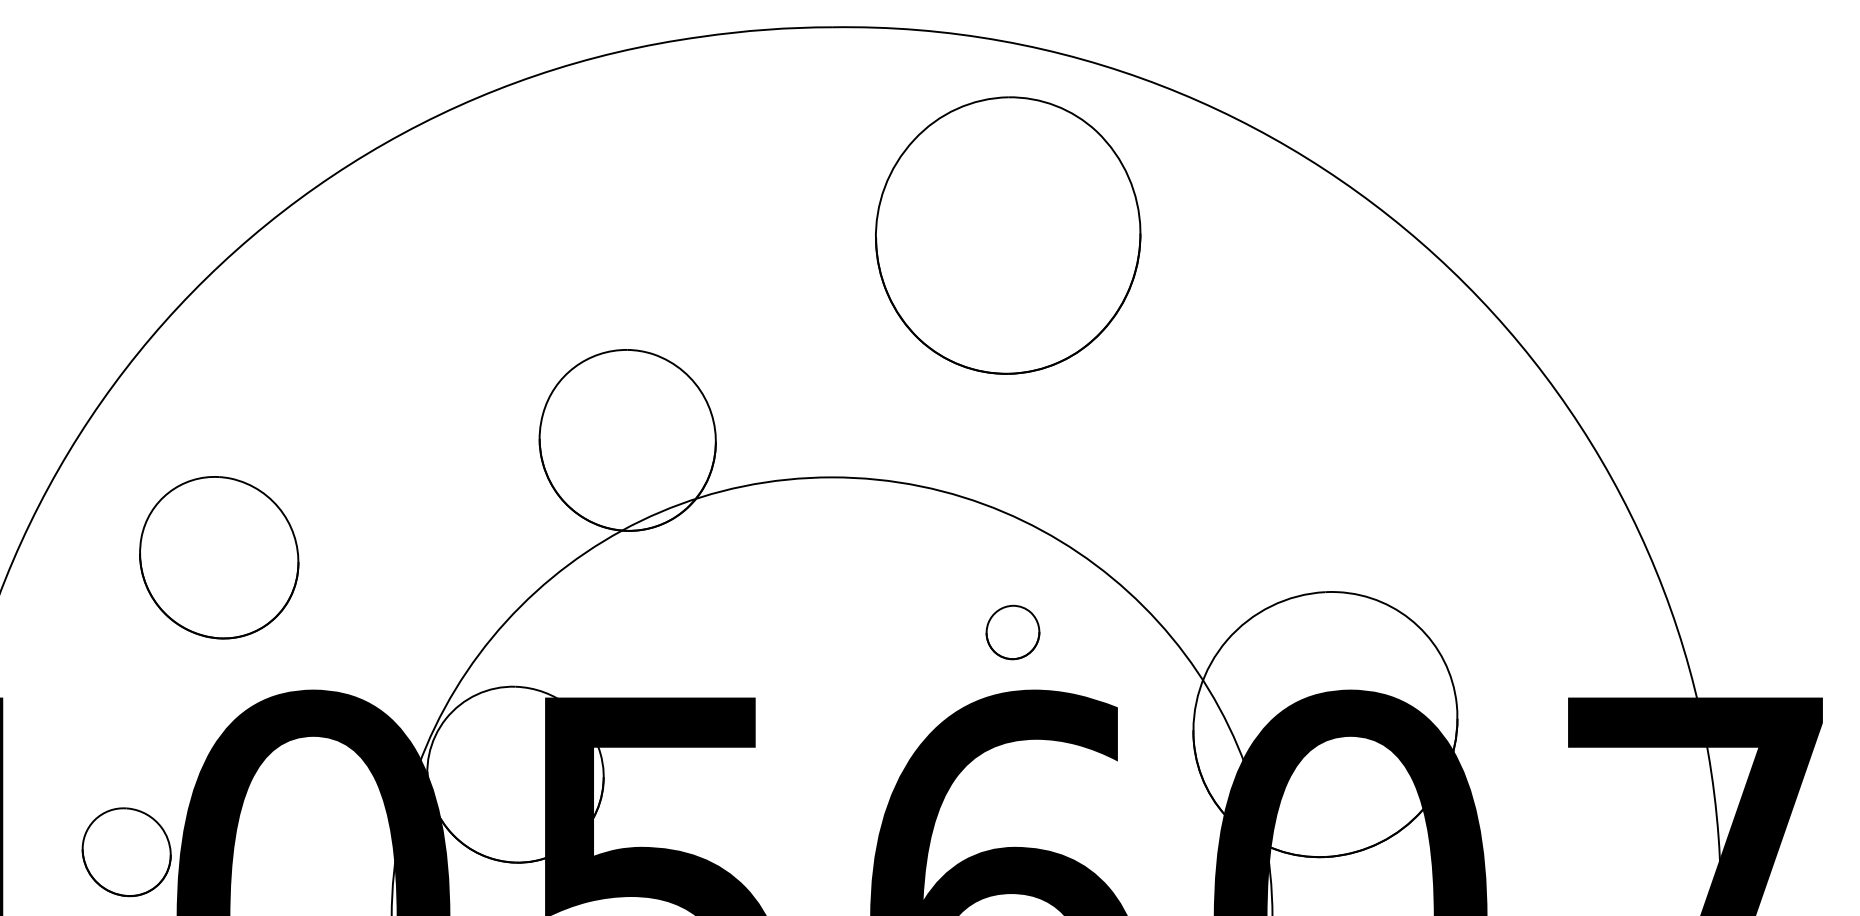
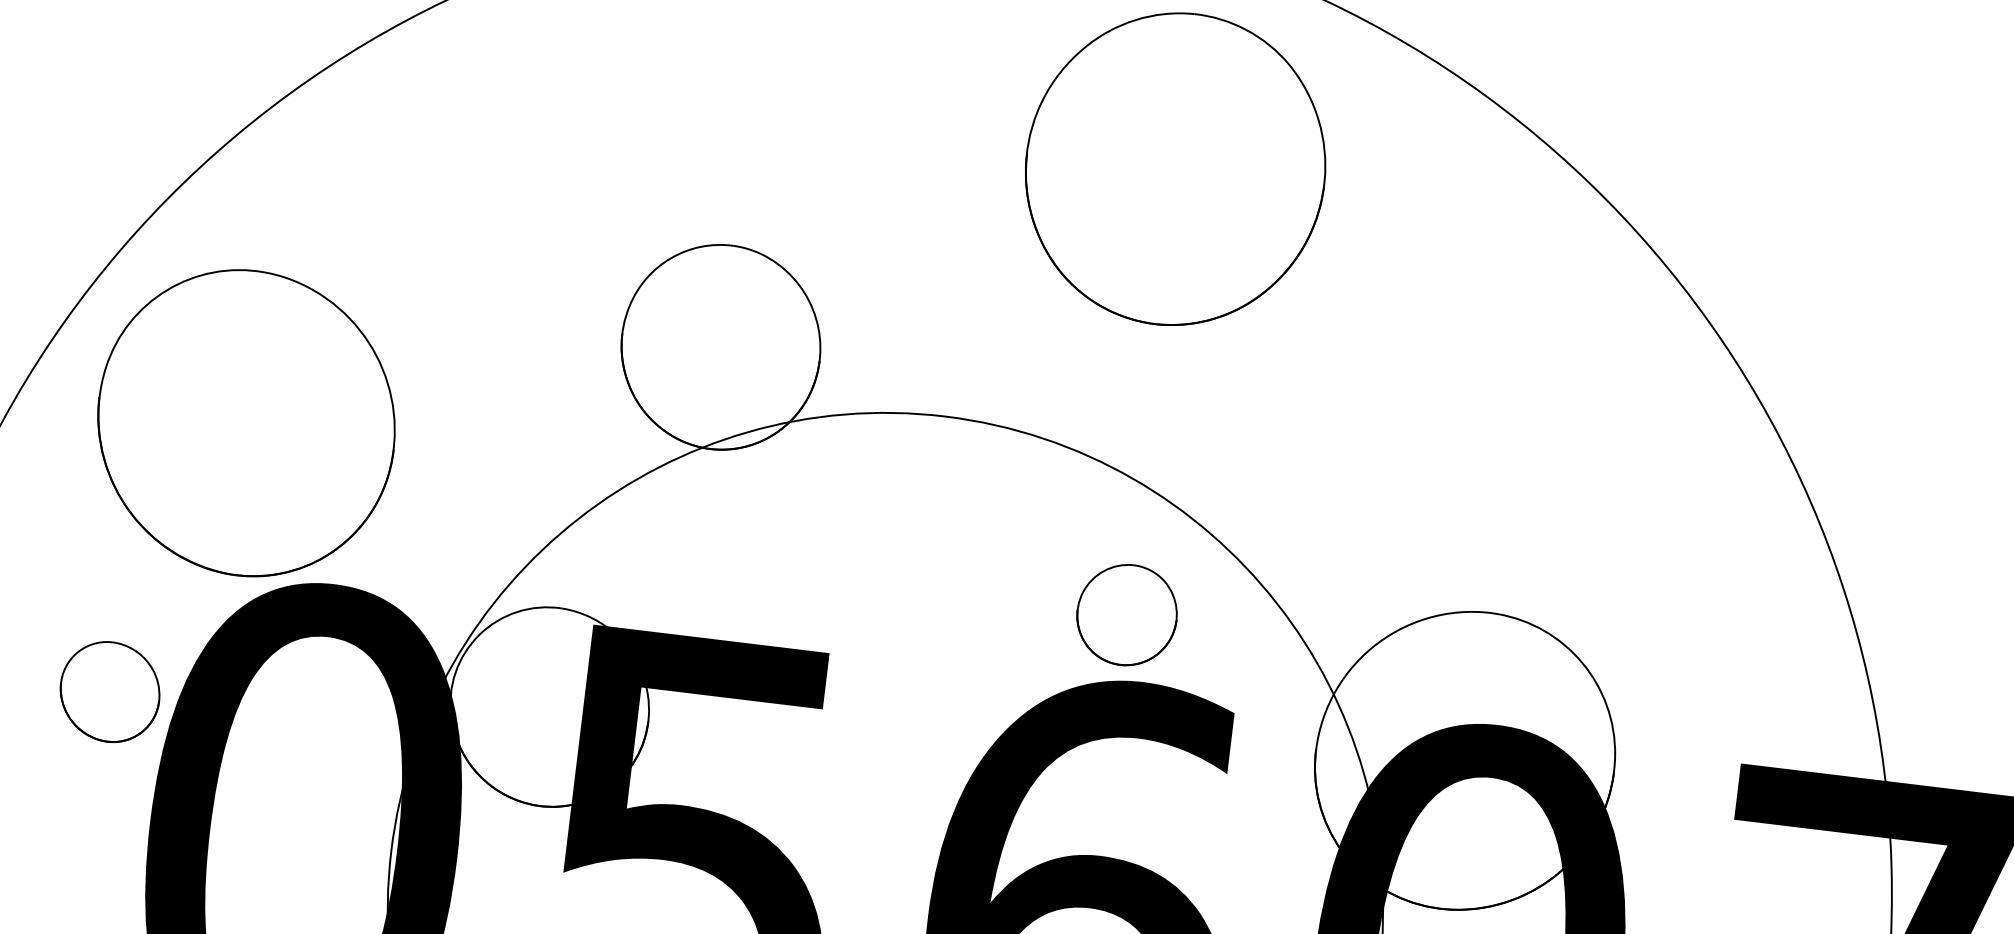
part: (219, 557) -> (247, 423), size x1.67
part: (1012, 632) -> (1126, 615), size x1.67
part: (126, 852) -> (109, 692), moved

